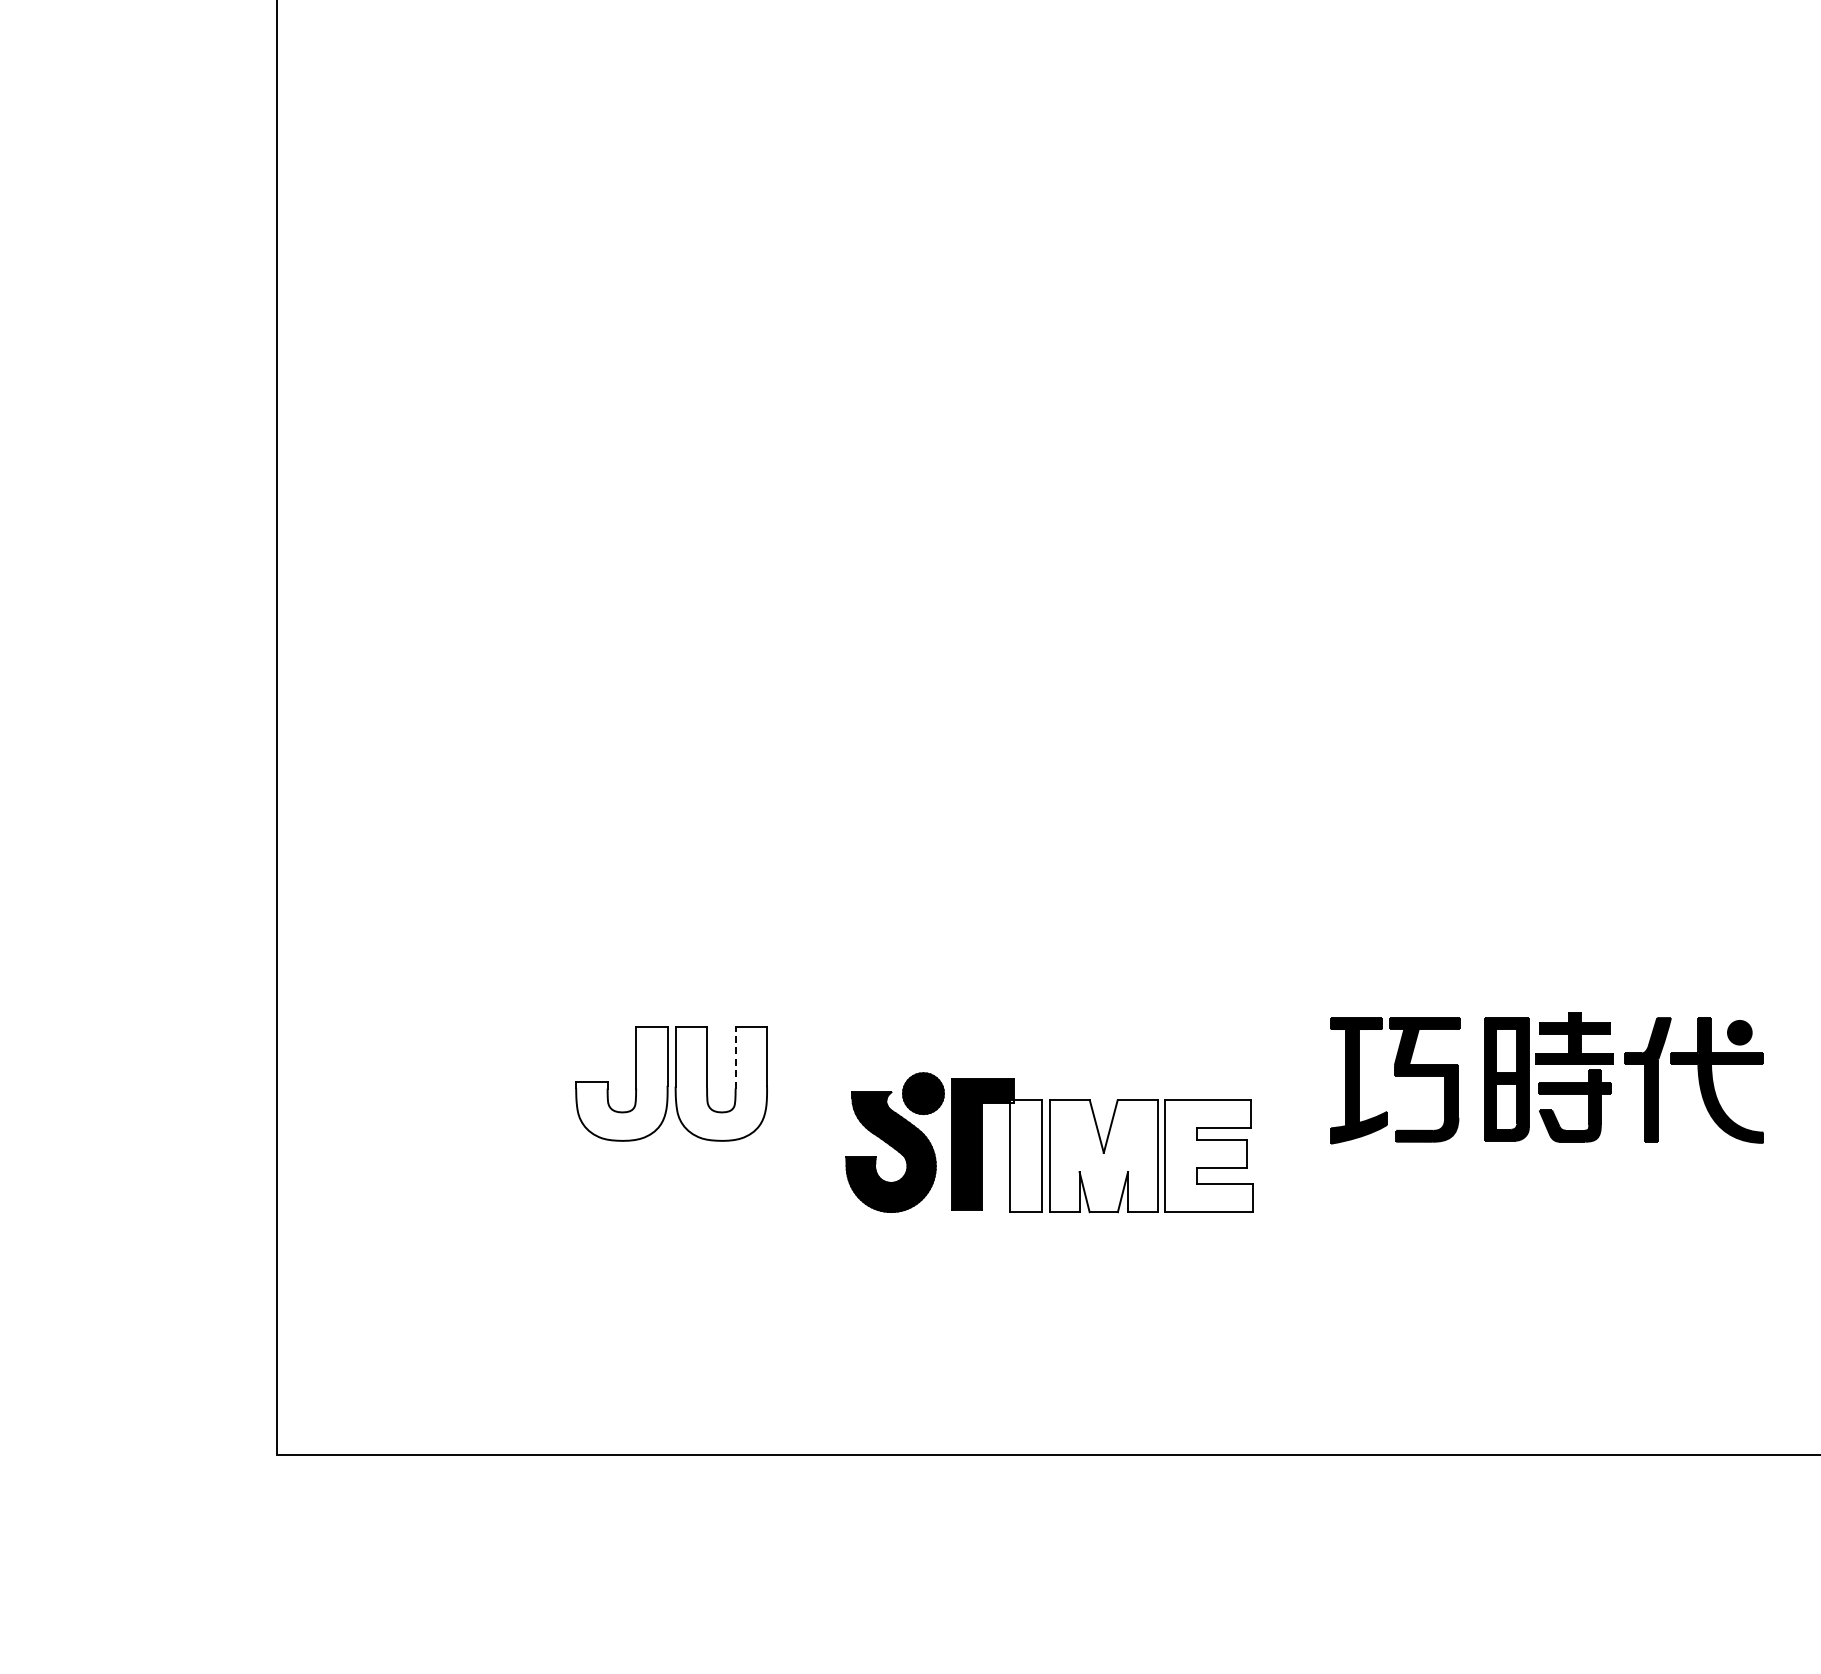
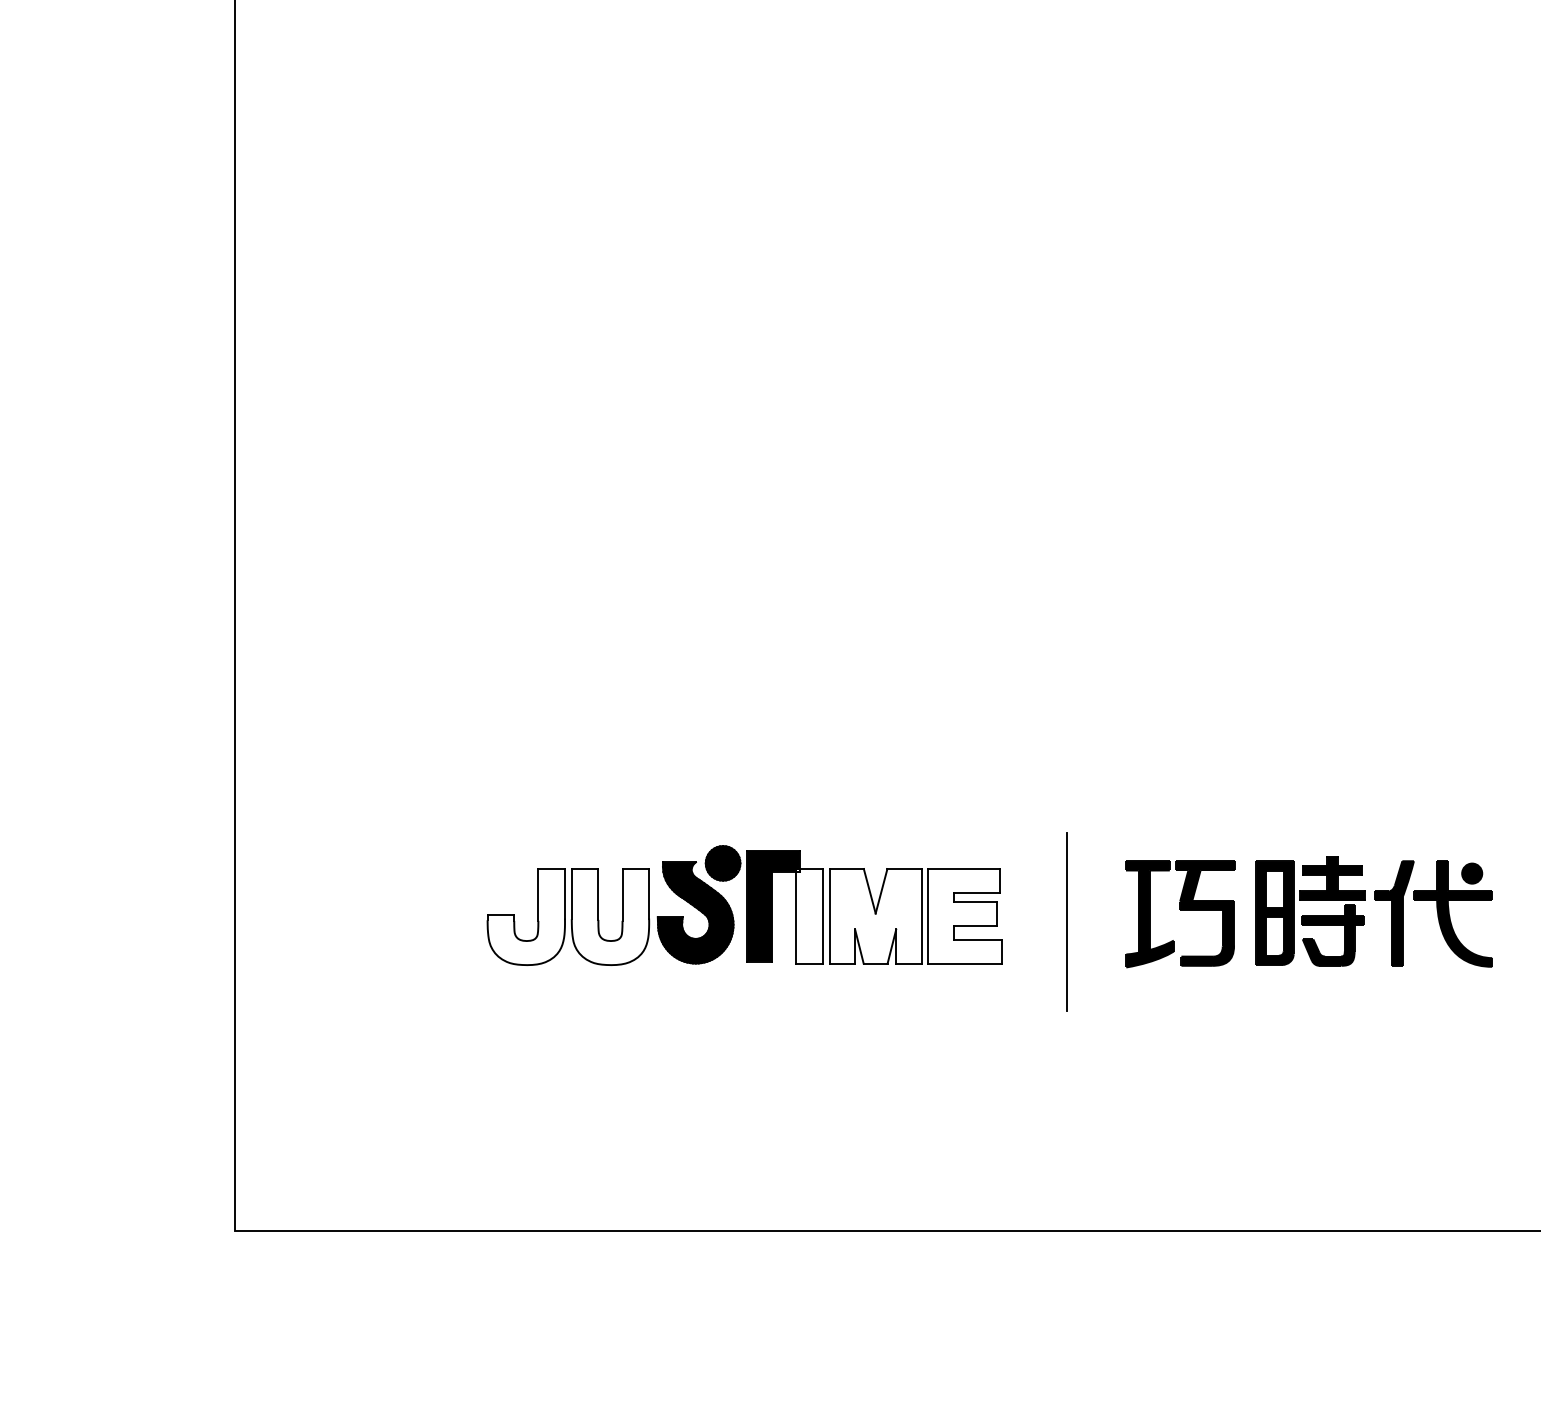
line: (735, 1057) -> (622, 894), dashed -> solid
line: (1261, 1090) -> (1067, 922), added
part: (1049, 1142) -> (829, 904), moved

